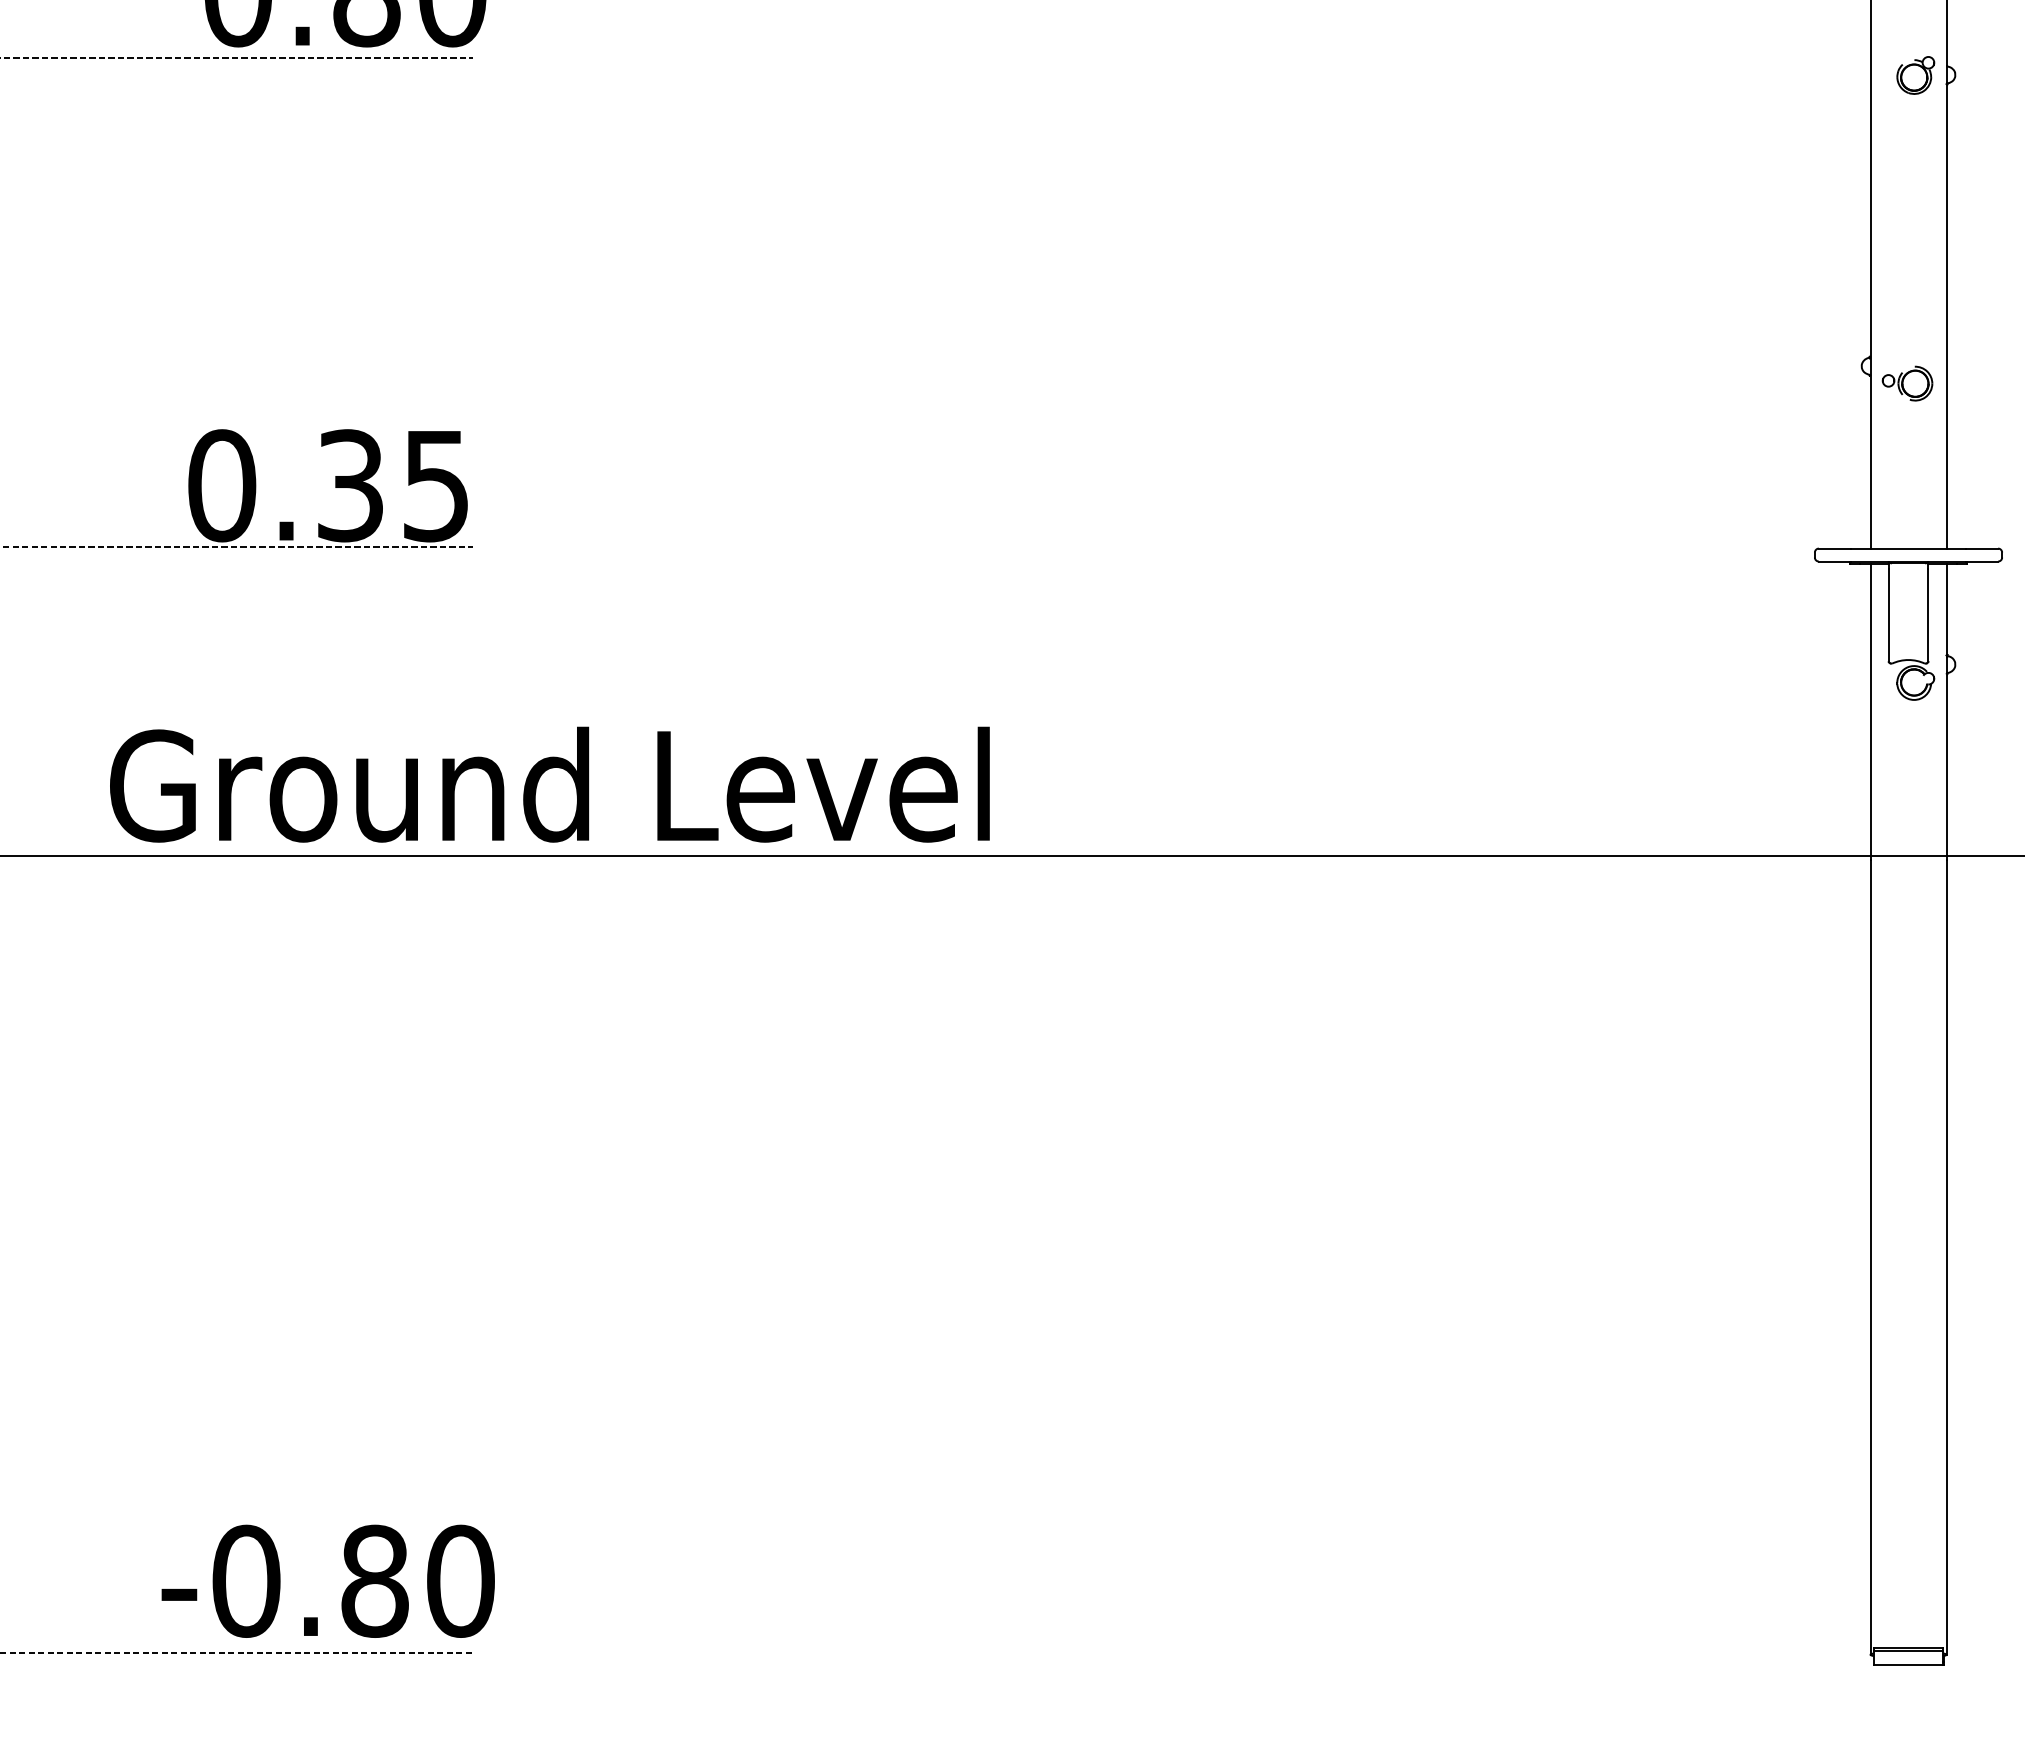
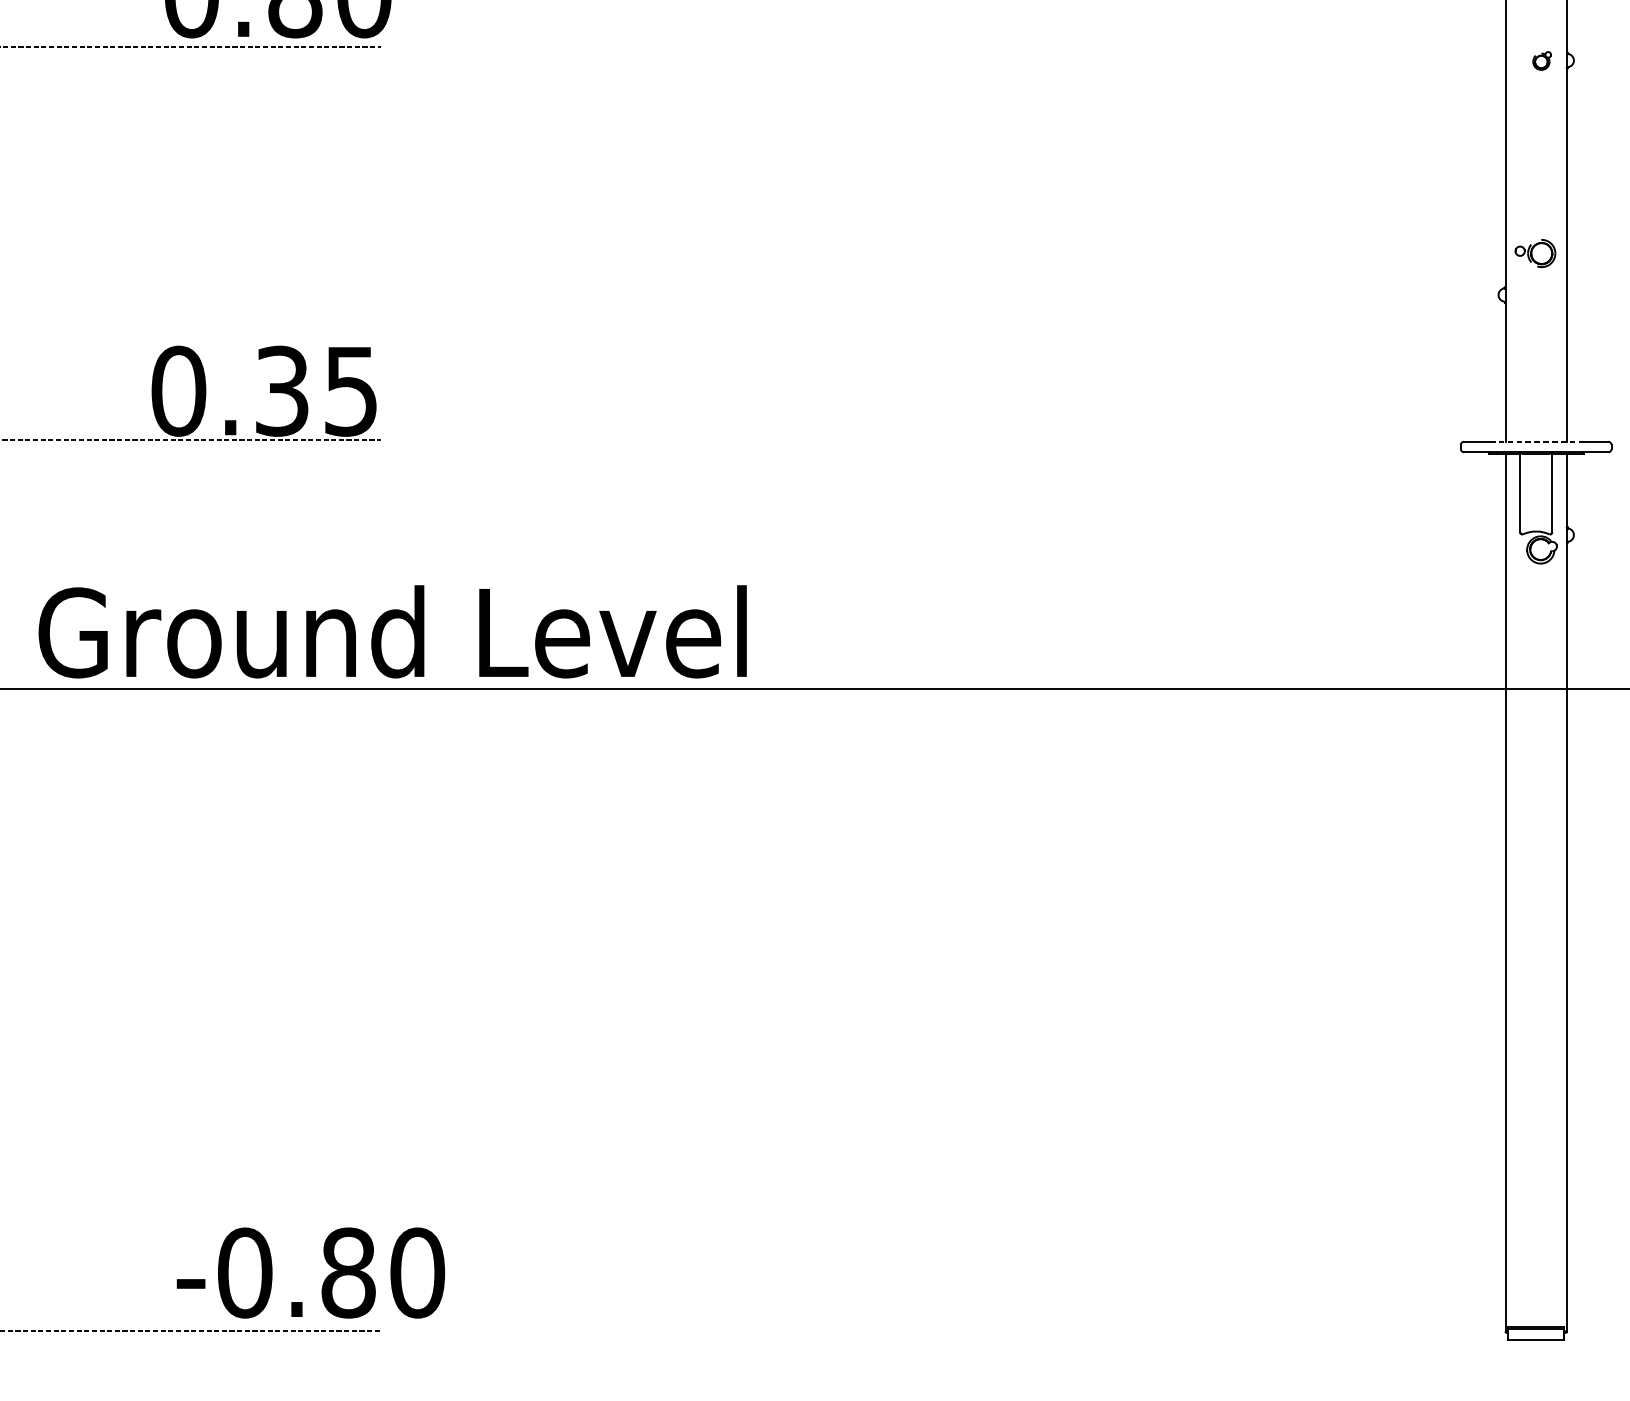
part: (1915, 75) -> (1541, 61), size x0.6
part: (1907, 383) -> (1535, 253), moved
line: (1909, 548) -> (1536, 441), solid -> dashed
text: (549, 784) -> (392, 631), moved
text: (327, 1580) -> (310, 1272), moved

